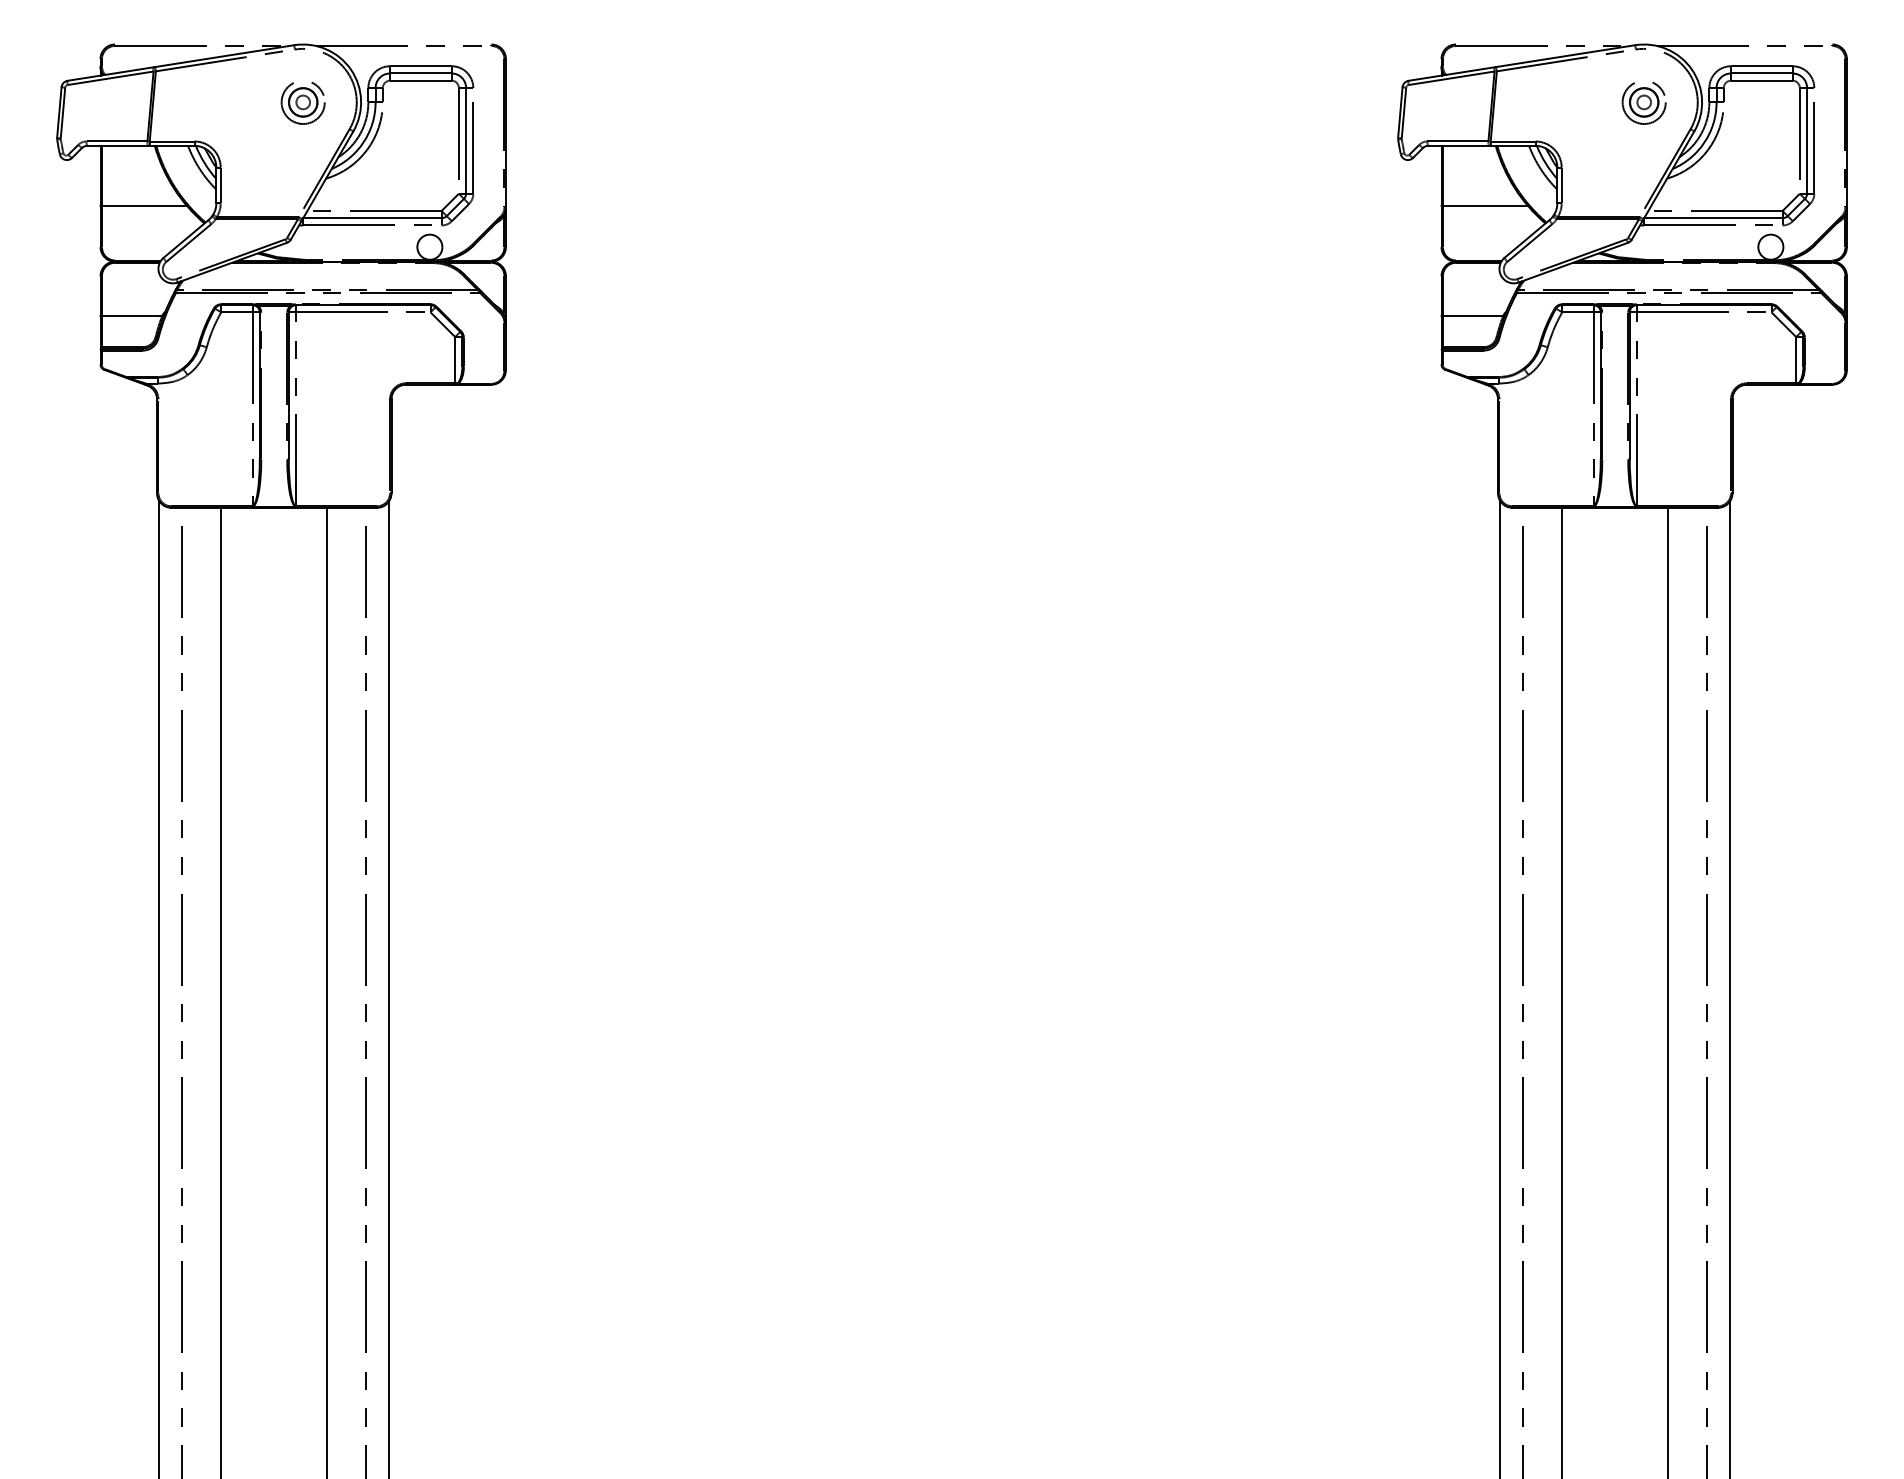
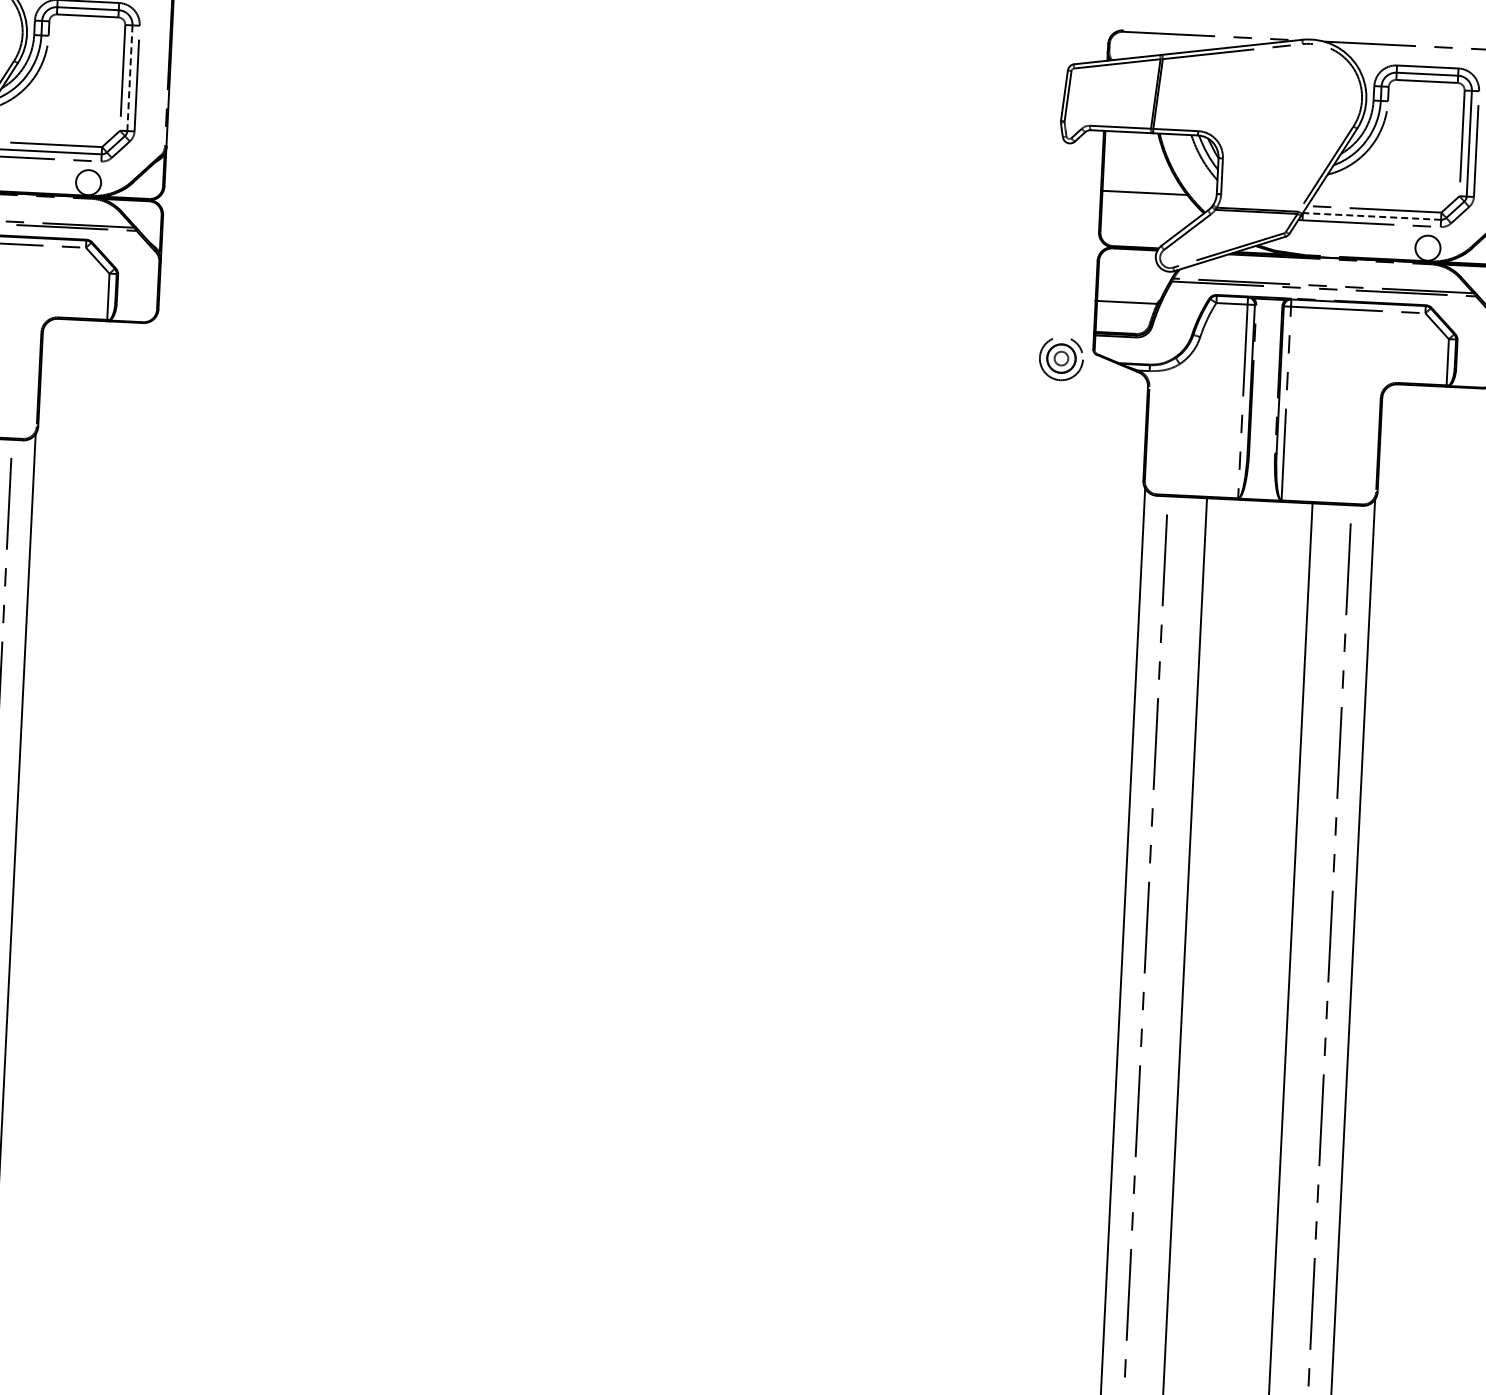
part: (1643, 102) -> (1060, 358), moved
line: (466, 140) -> (130, 77), solid -> dashed
line: (1712, 218) -> (1371, 216), solid -> dashed

